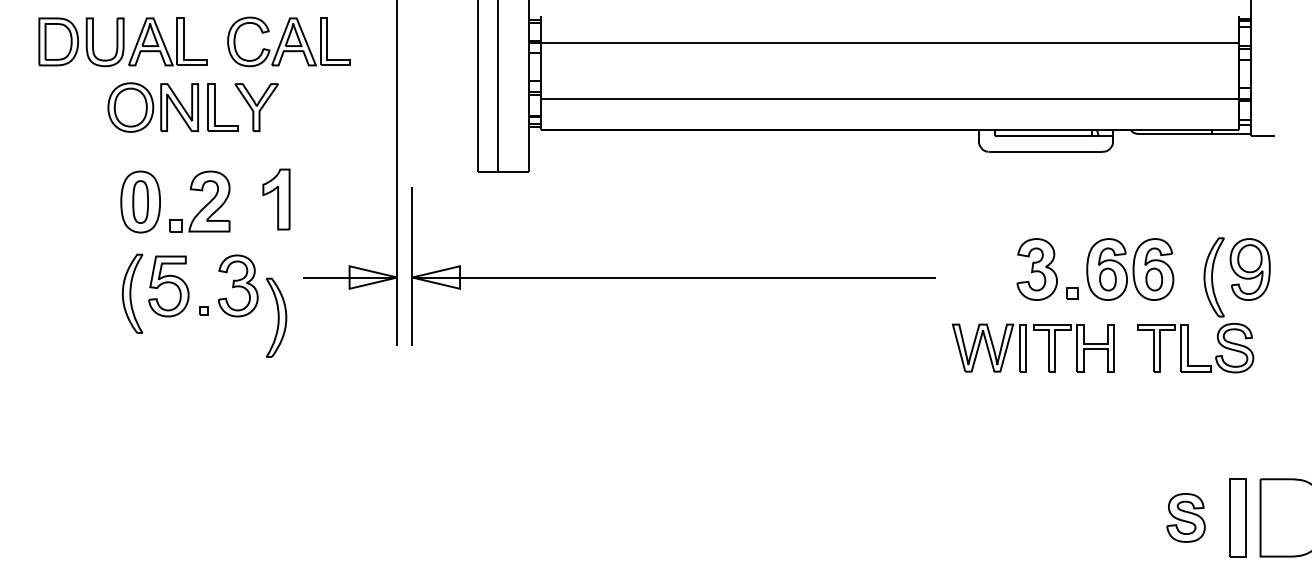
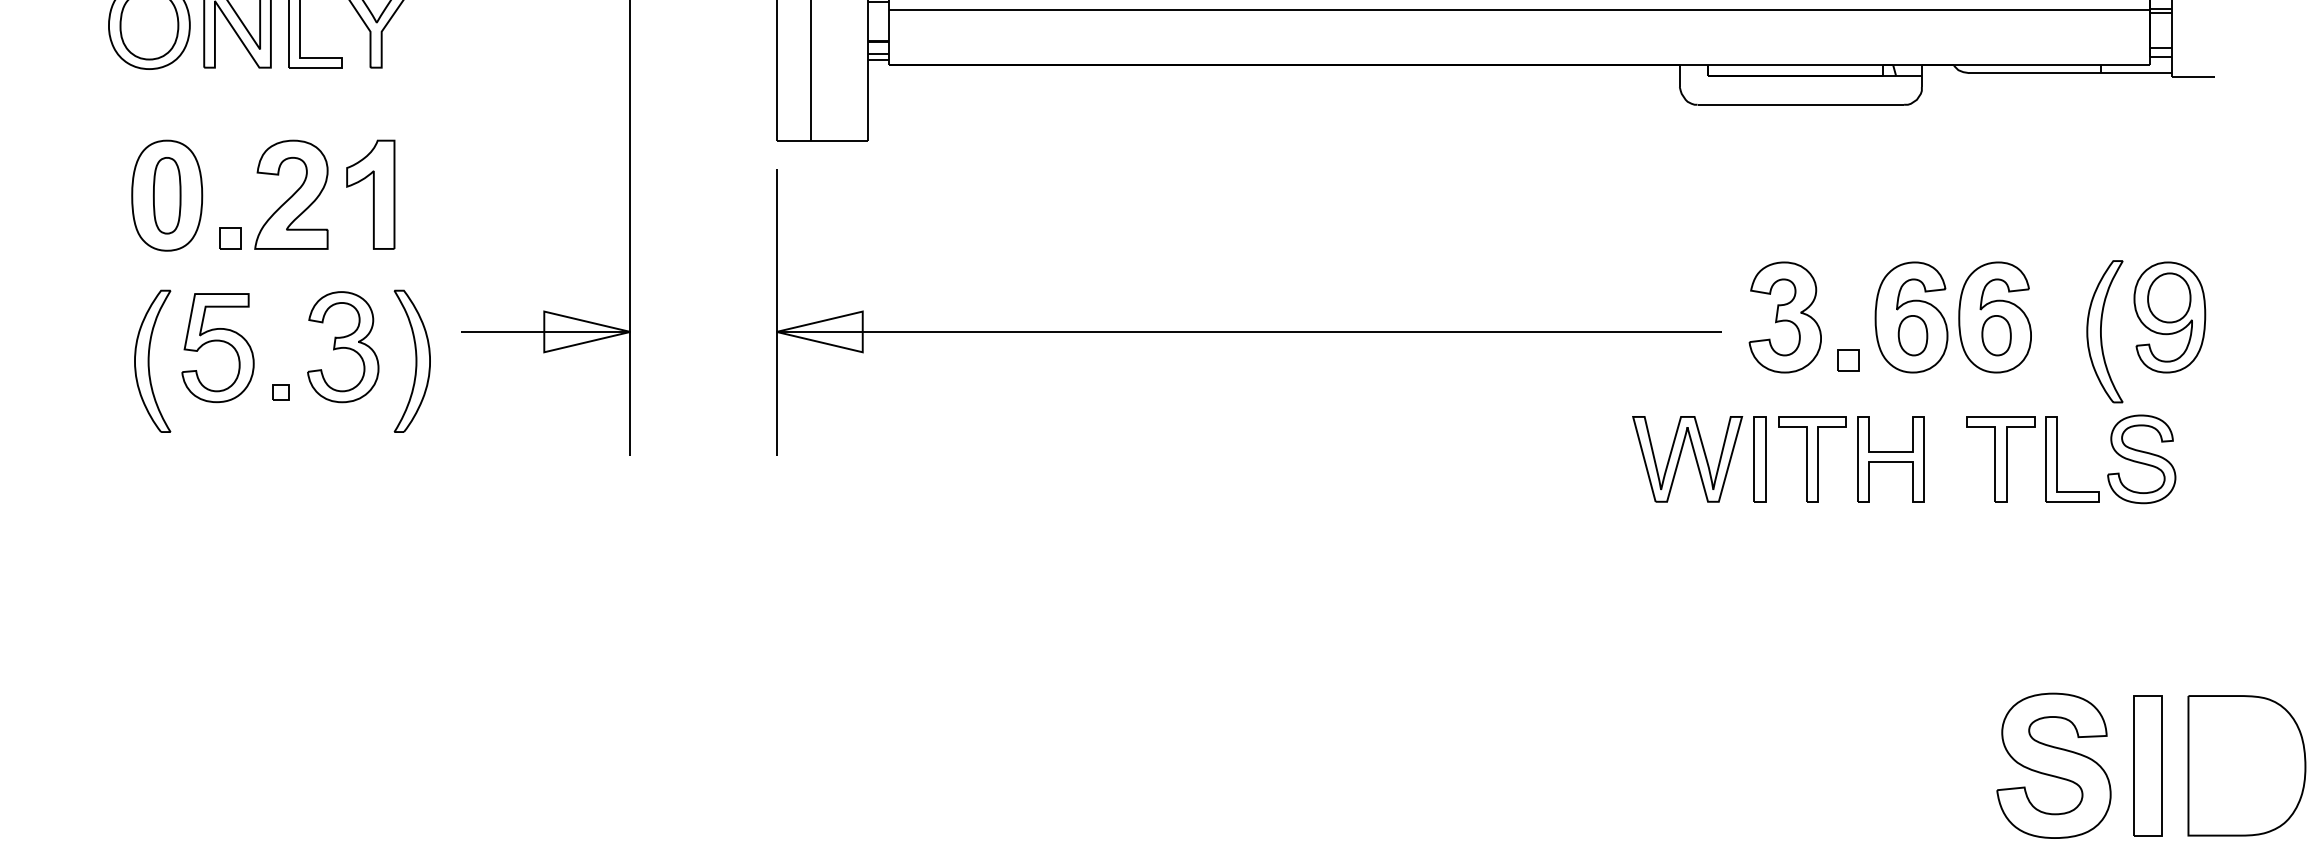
part: (276, 199) -> (370, 194), moved
part: (673, 277) -> (1248, 331), moved
part: (276, 317) -> (412, 360), moved
part: (1185, 517) -> (2052, 765), size x1.67

